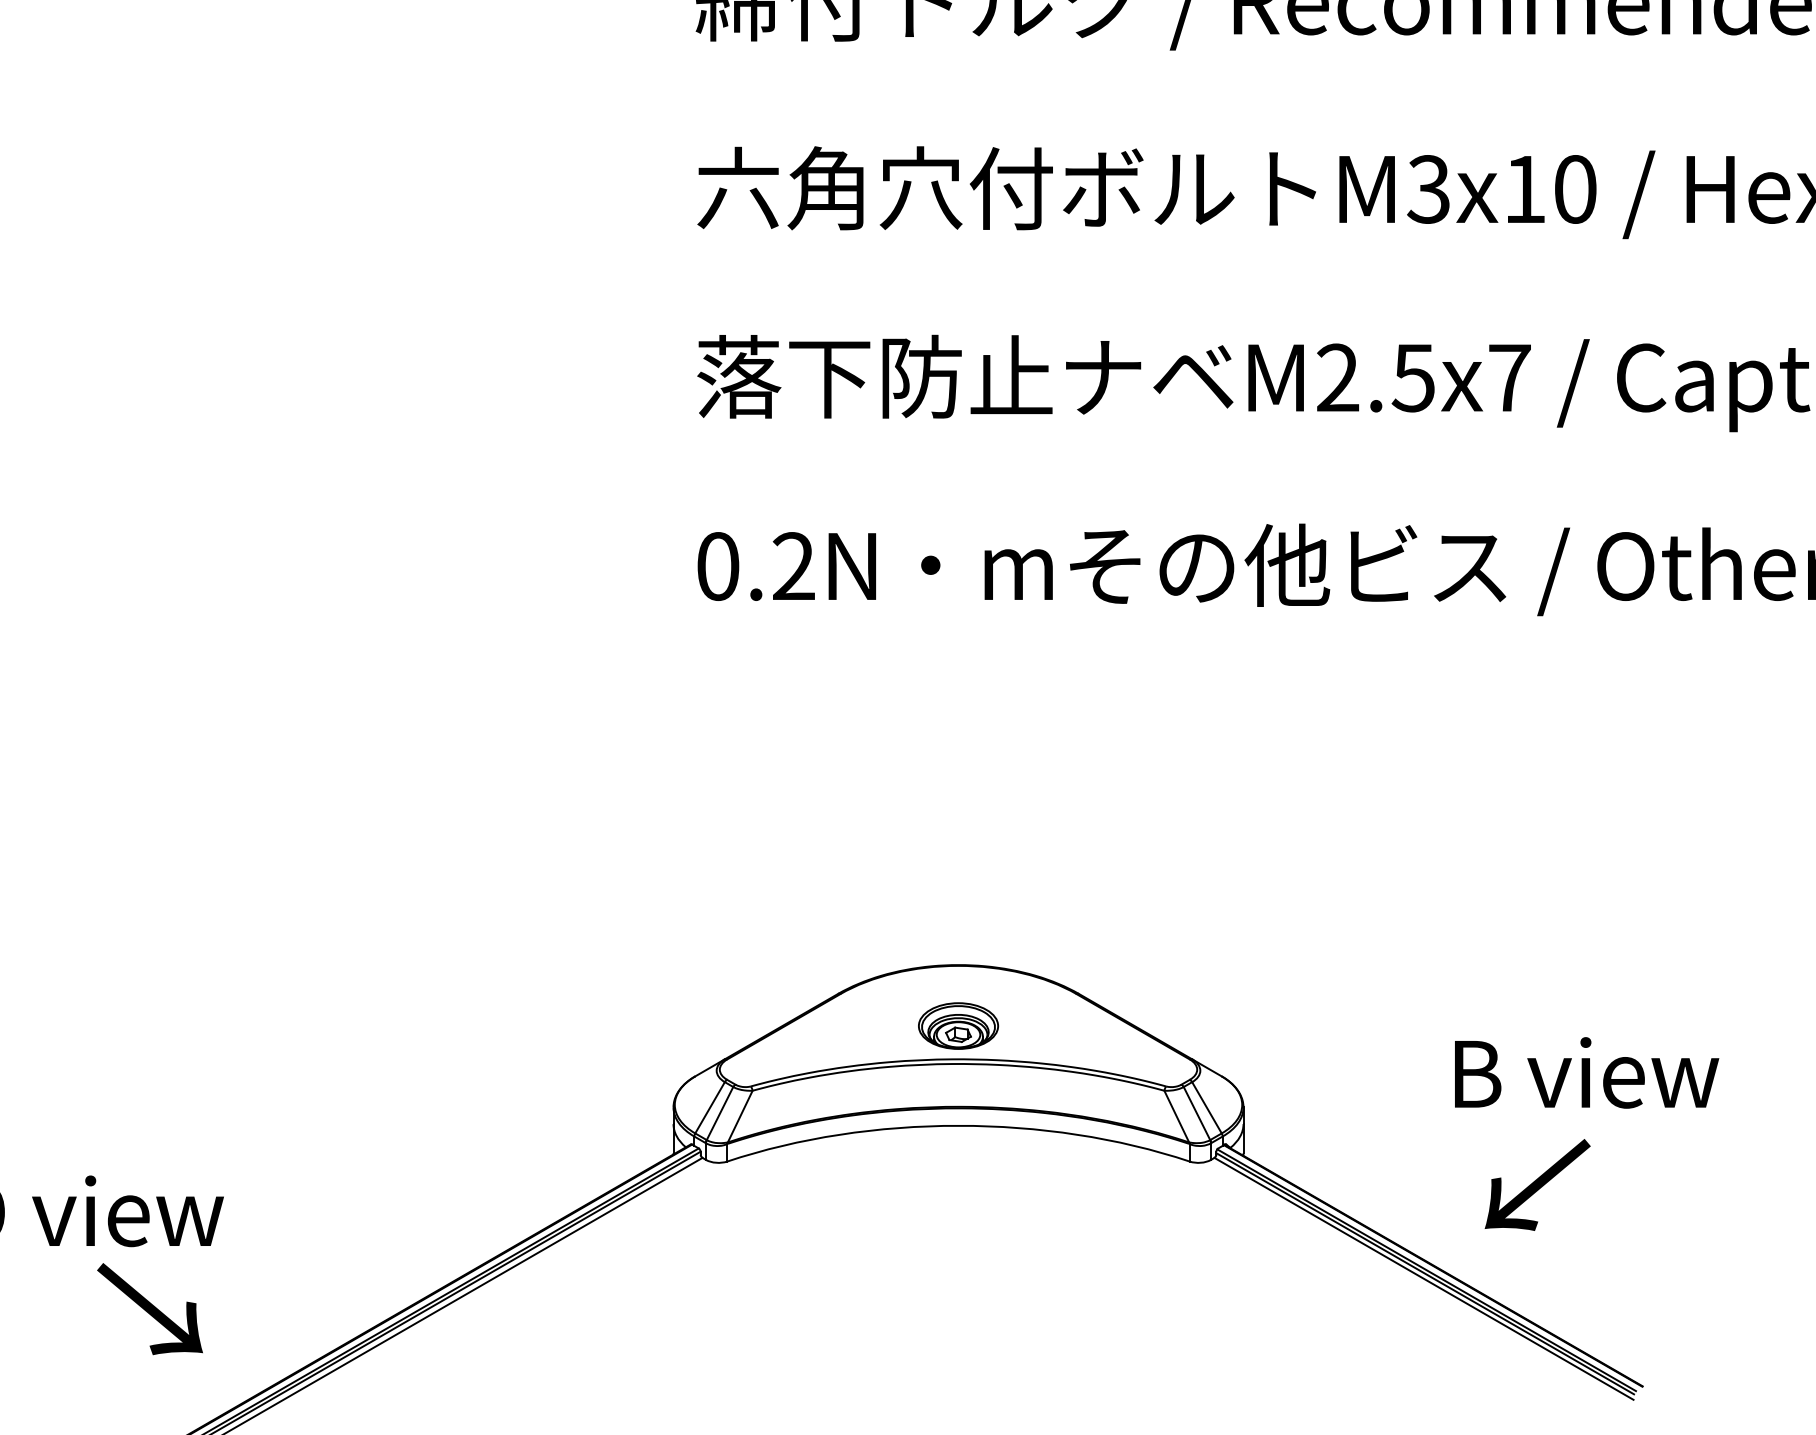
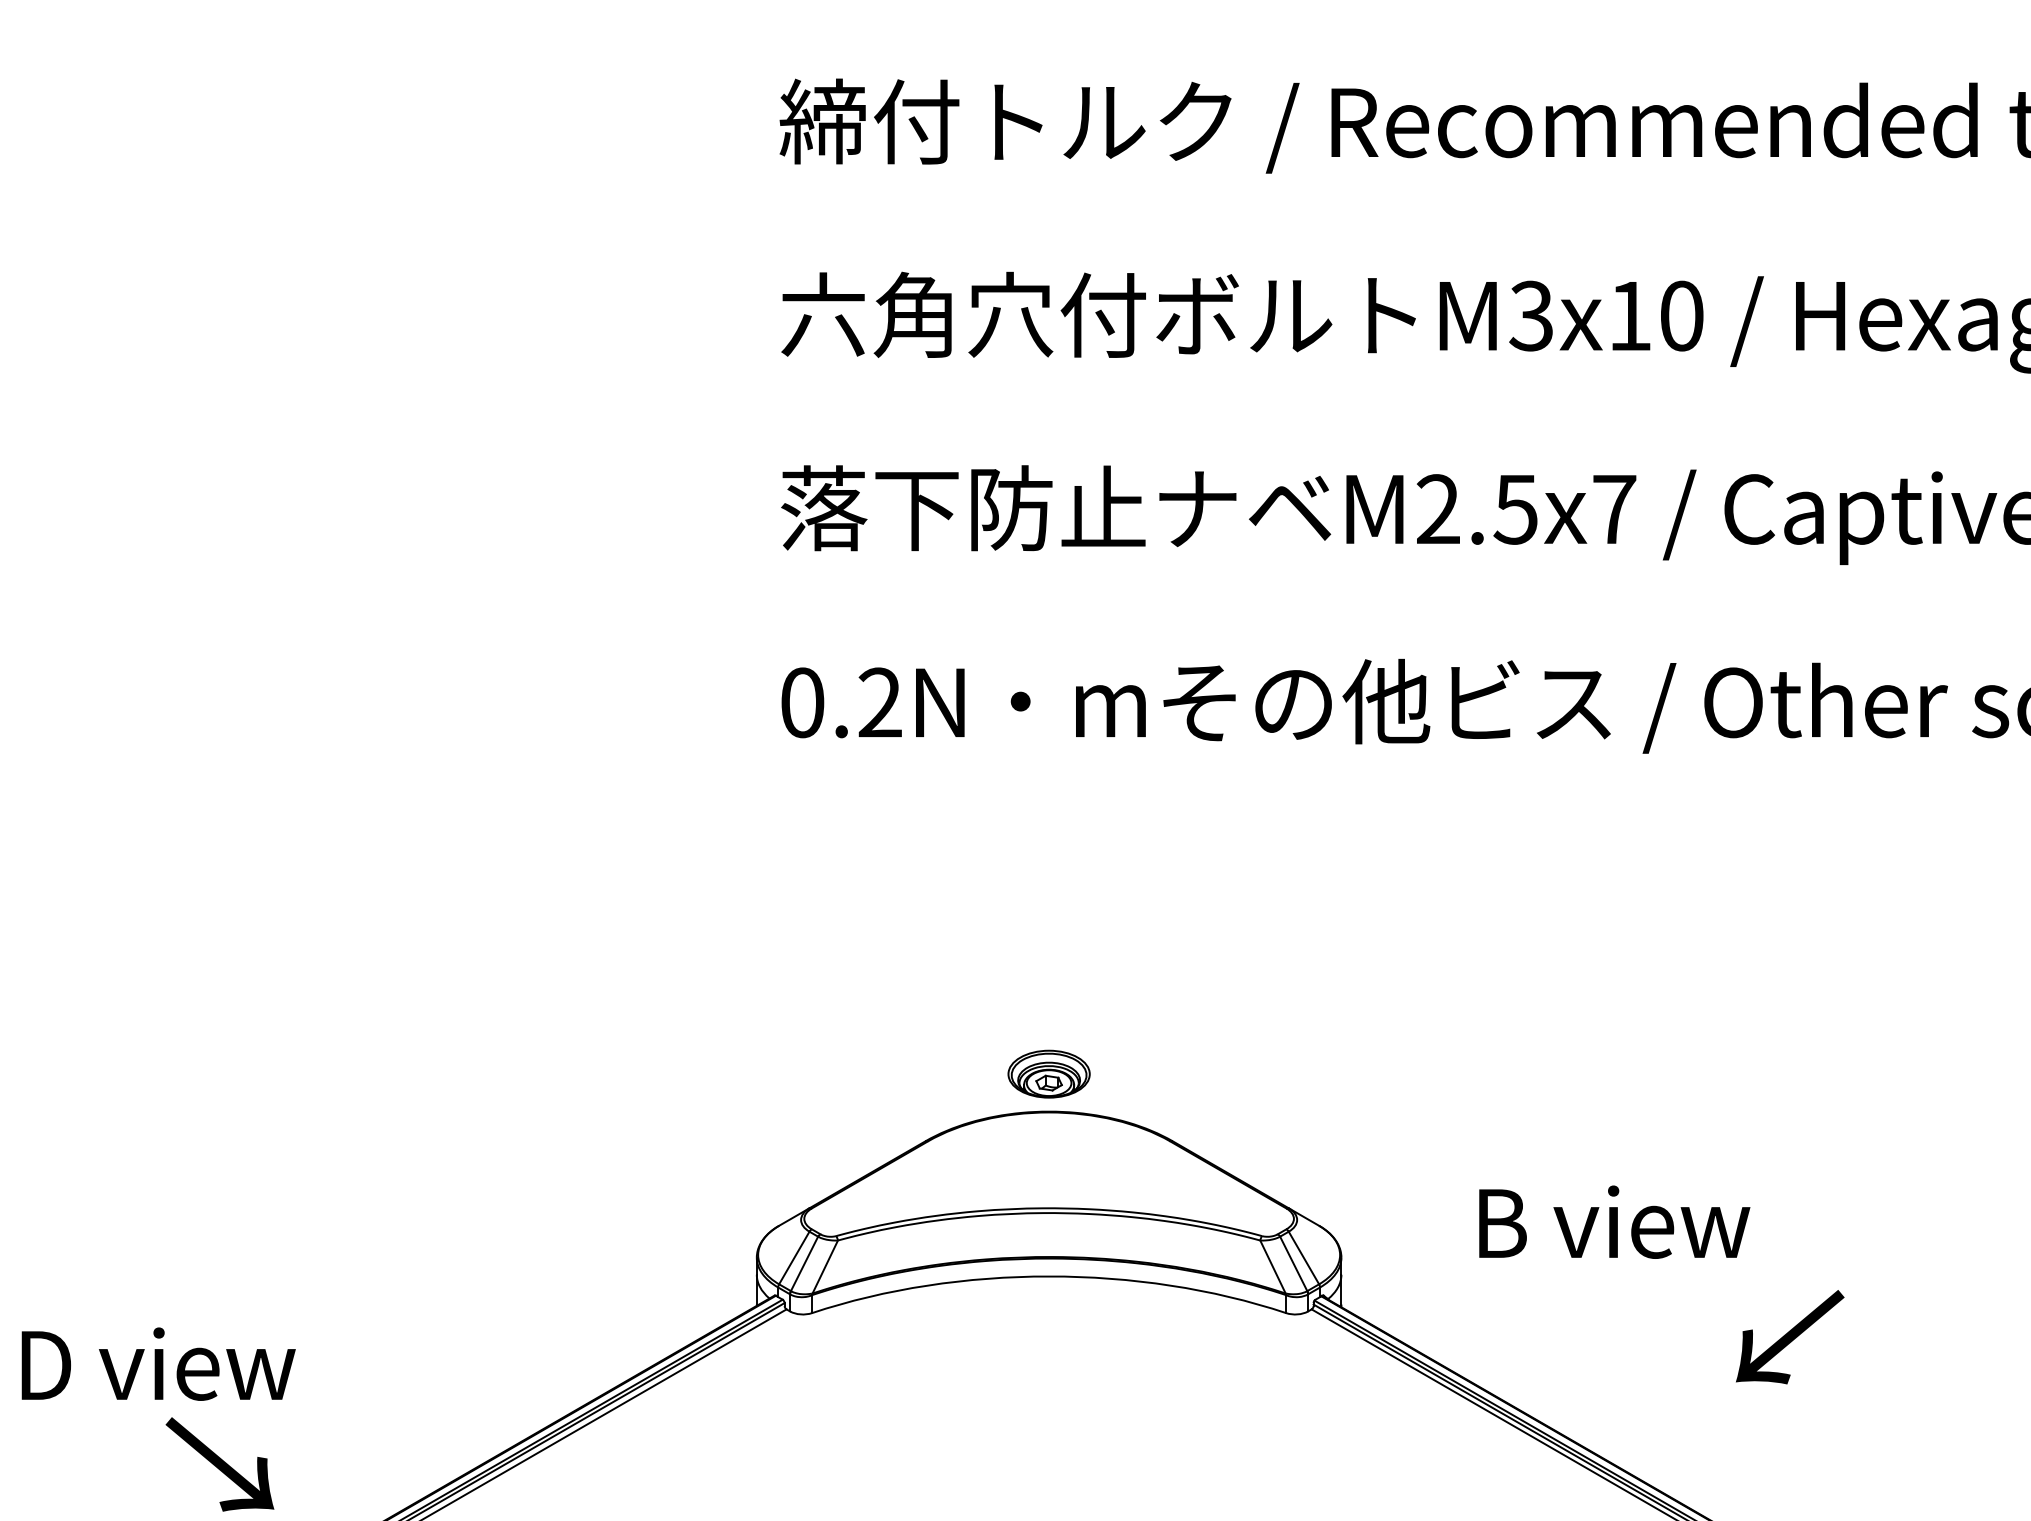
part: (957, 1025) -> (1048, 1073), moved
text: (1586, 1072) -> (1614, 1221), moved
text: (1538, 1185) -> (1790, 1337), moved

